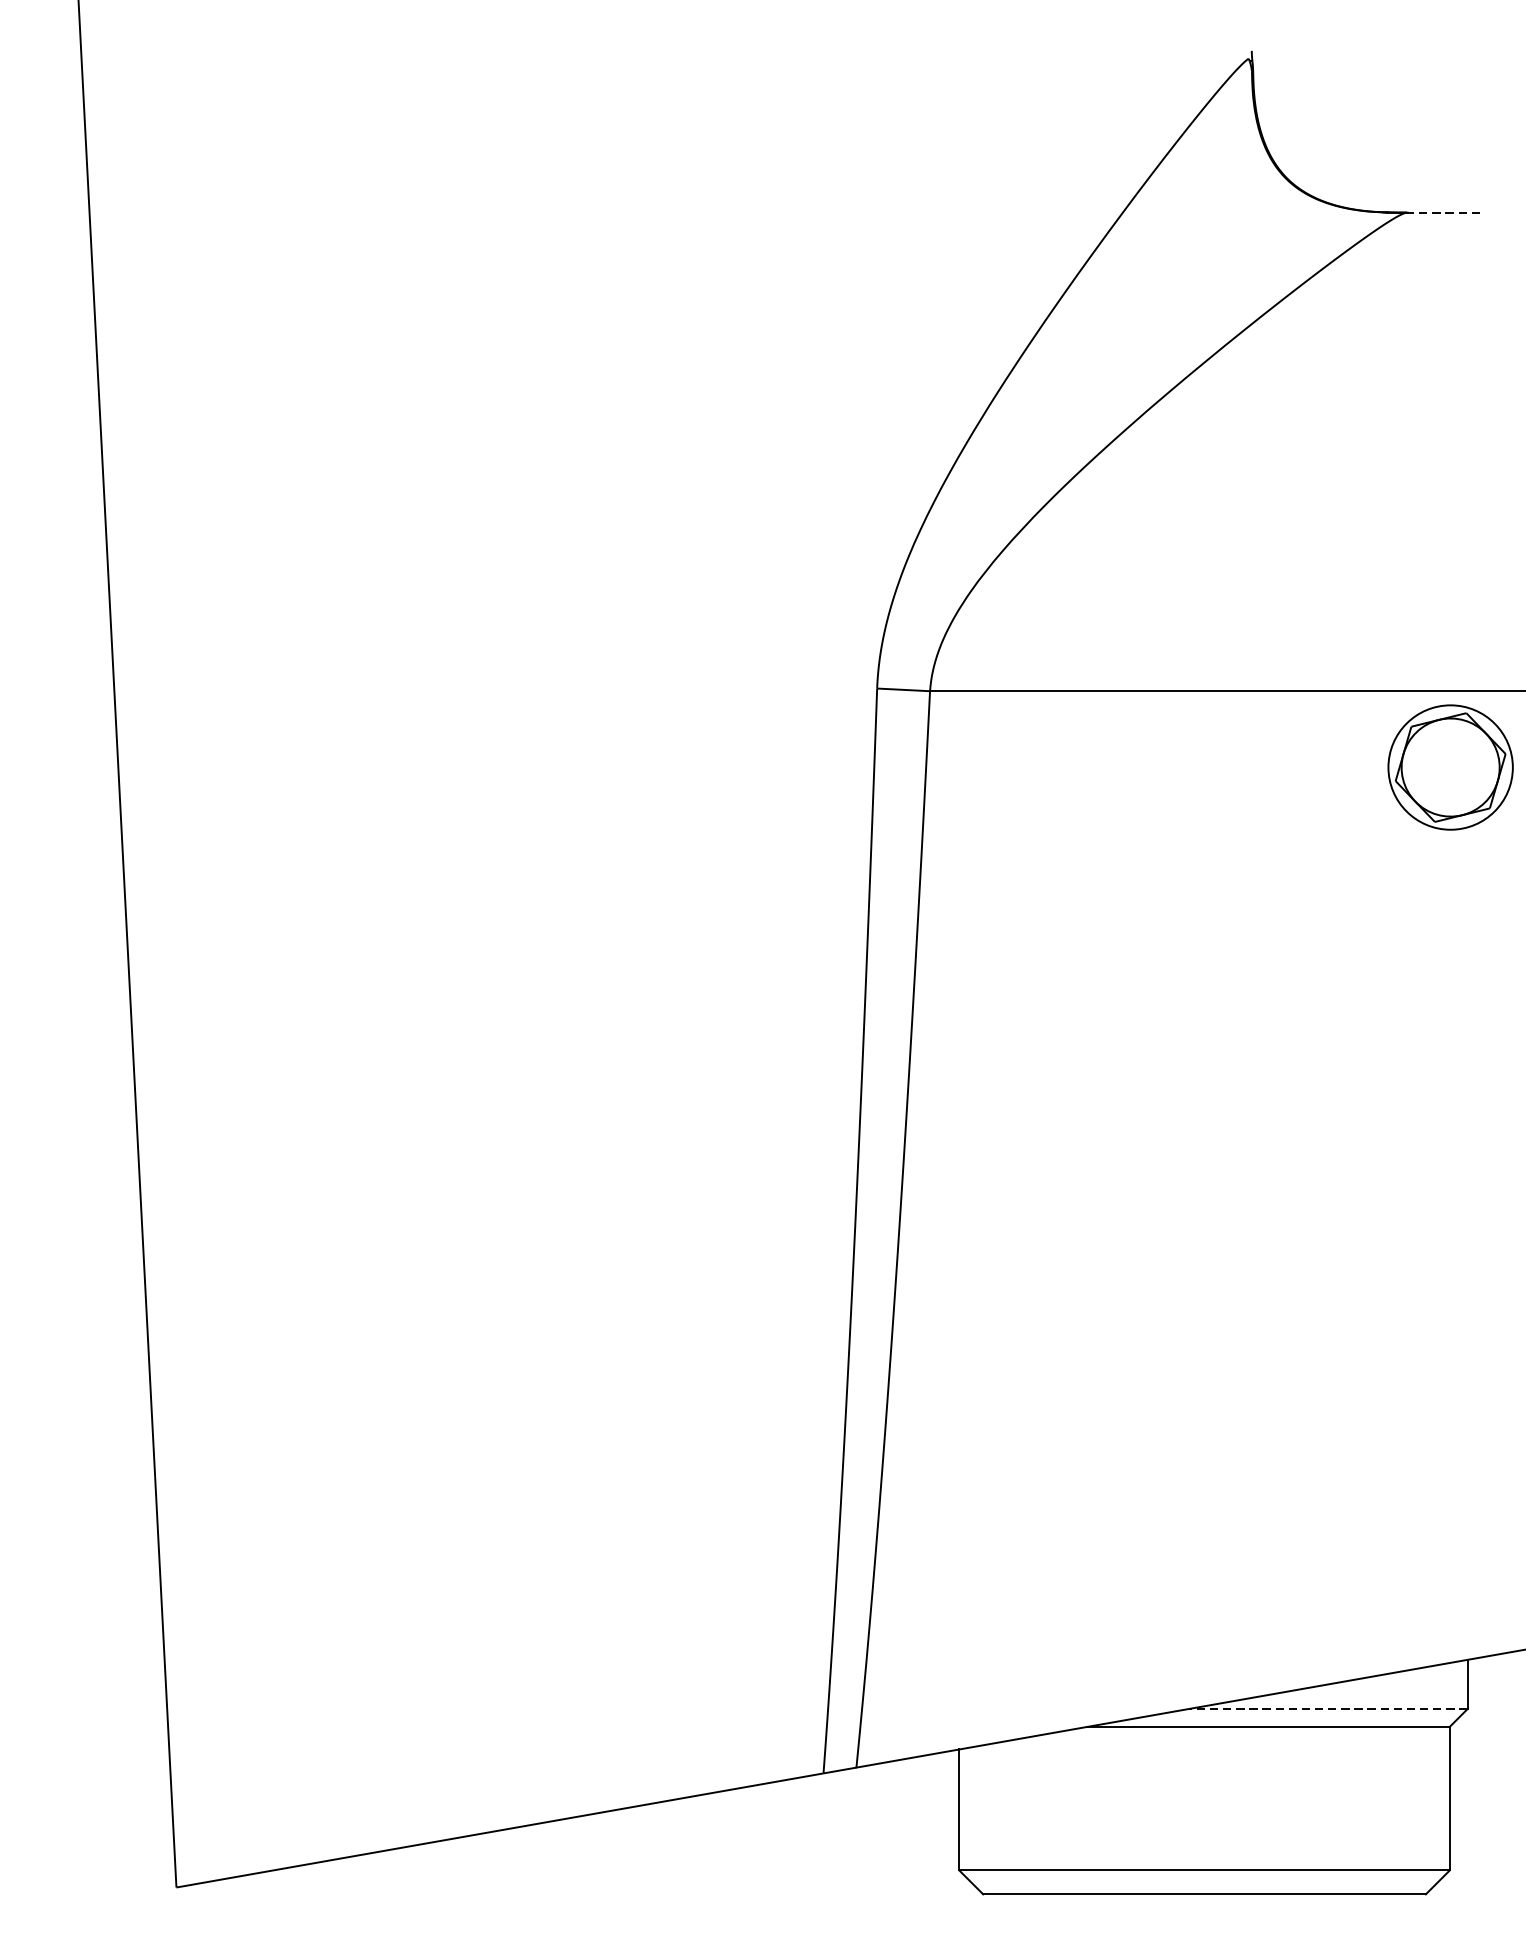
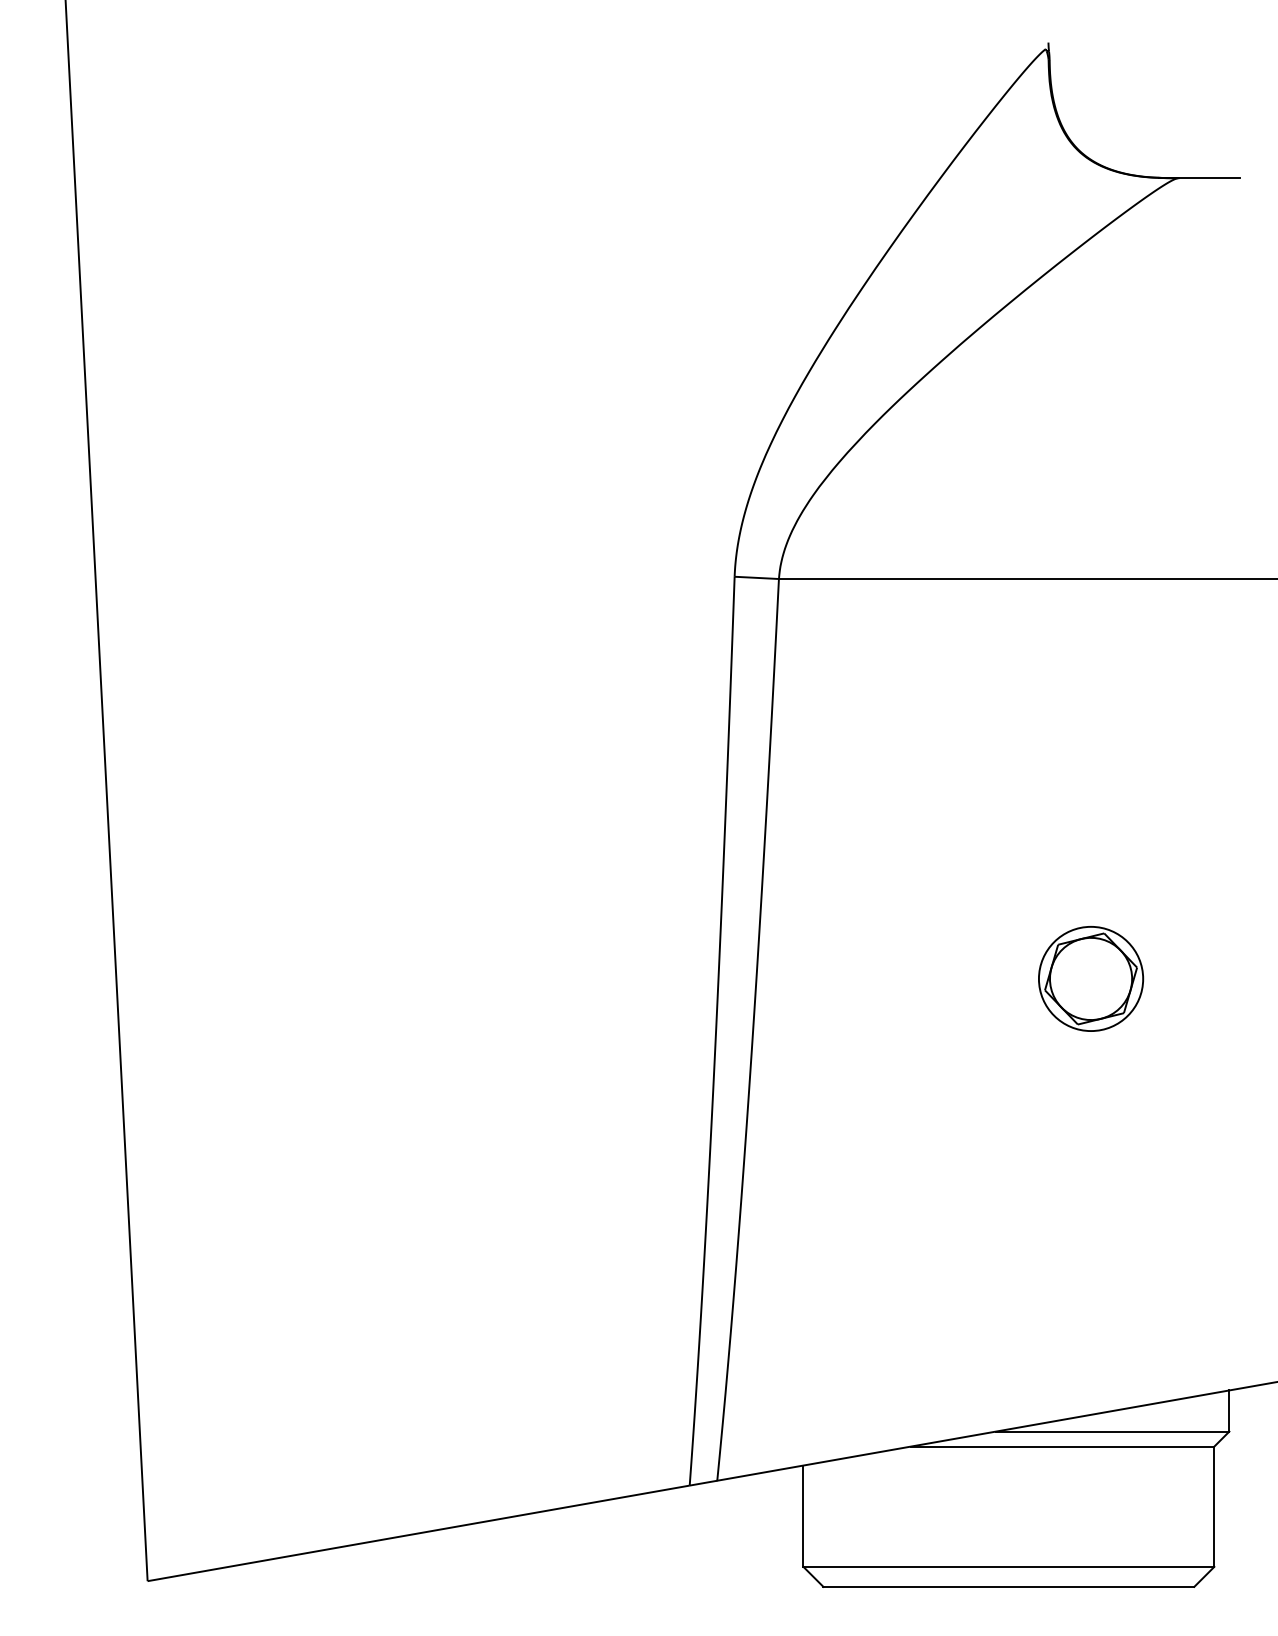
line: (1444, 213) -> (1209, 178), dashed -> solid
part: (1451, 767) -> (1091, 978), moved
line: (1328, 1708) -> (1112, 1431), dashed -> solid

